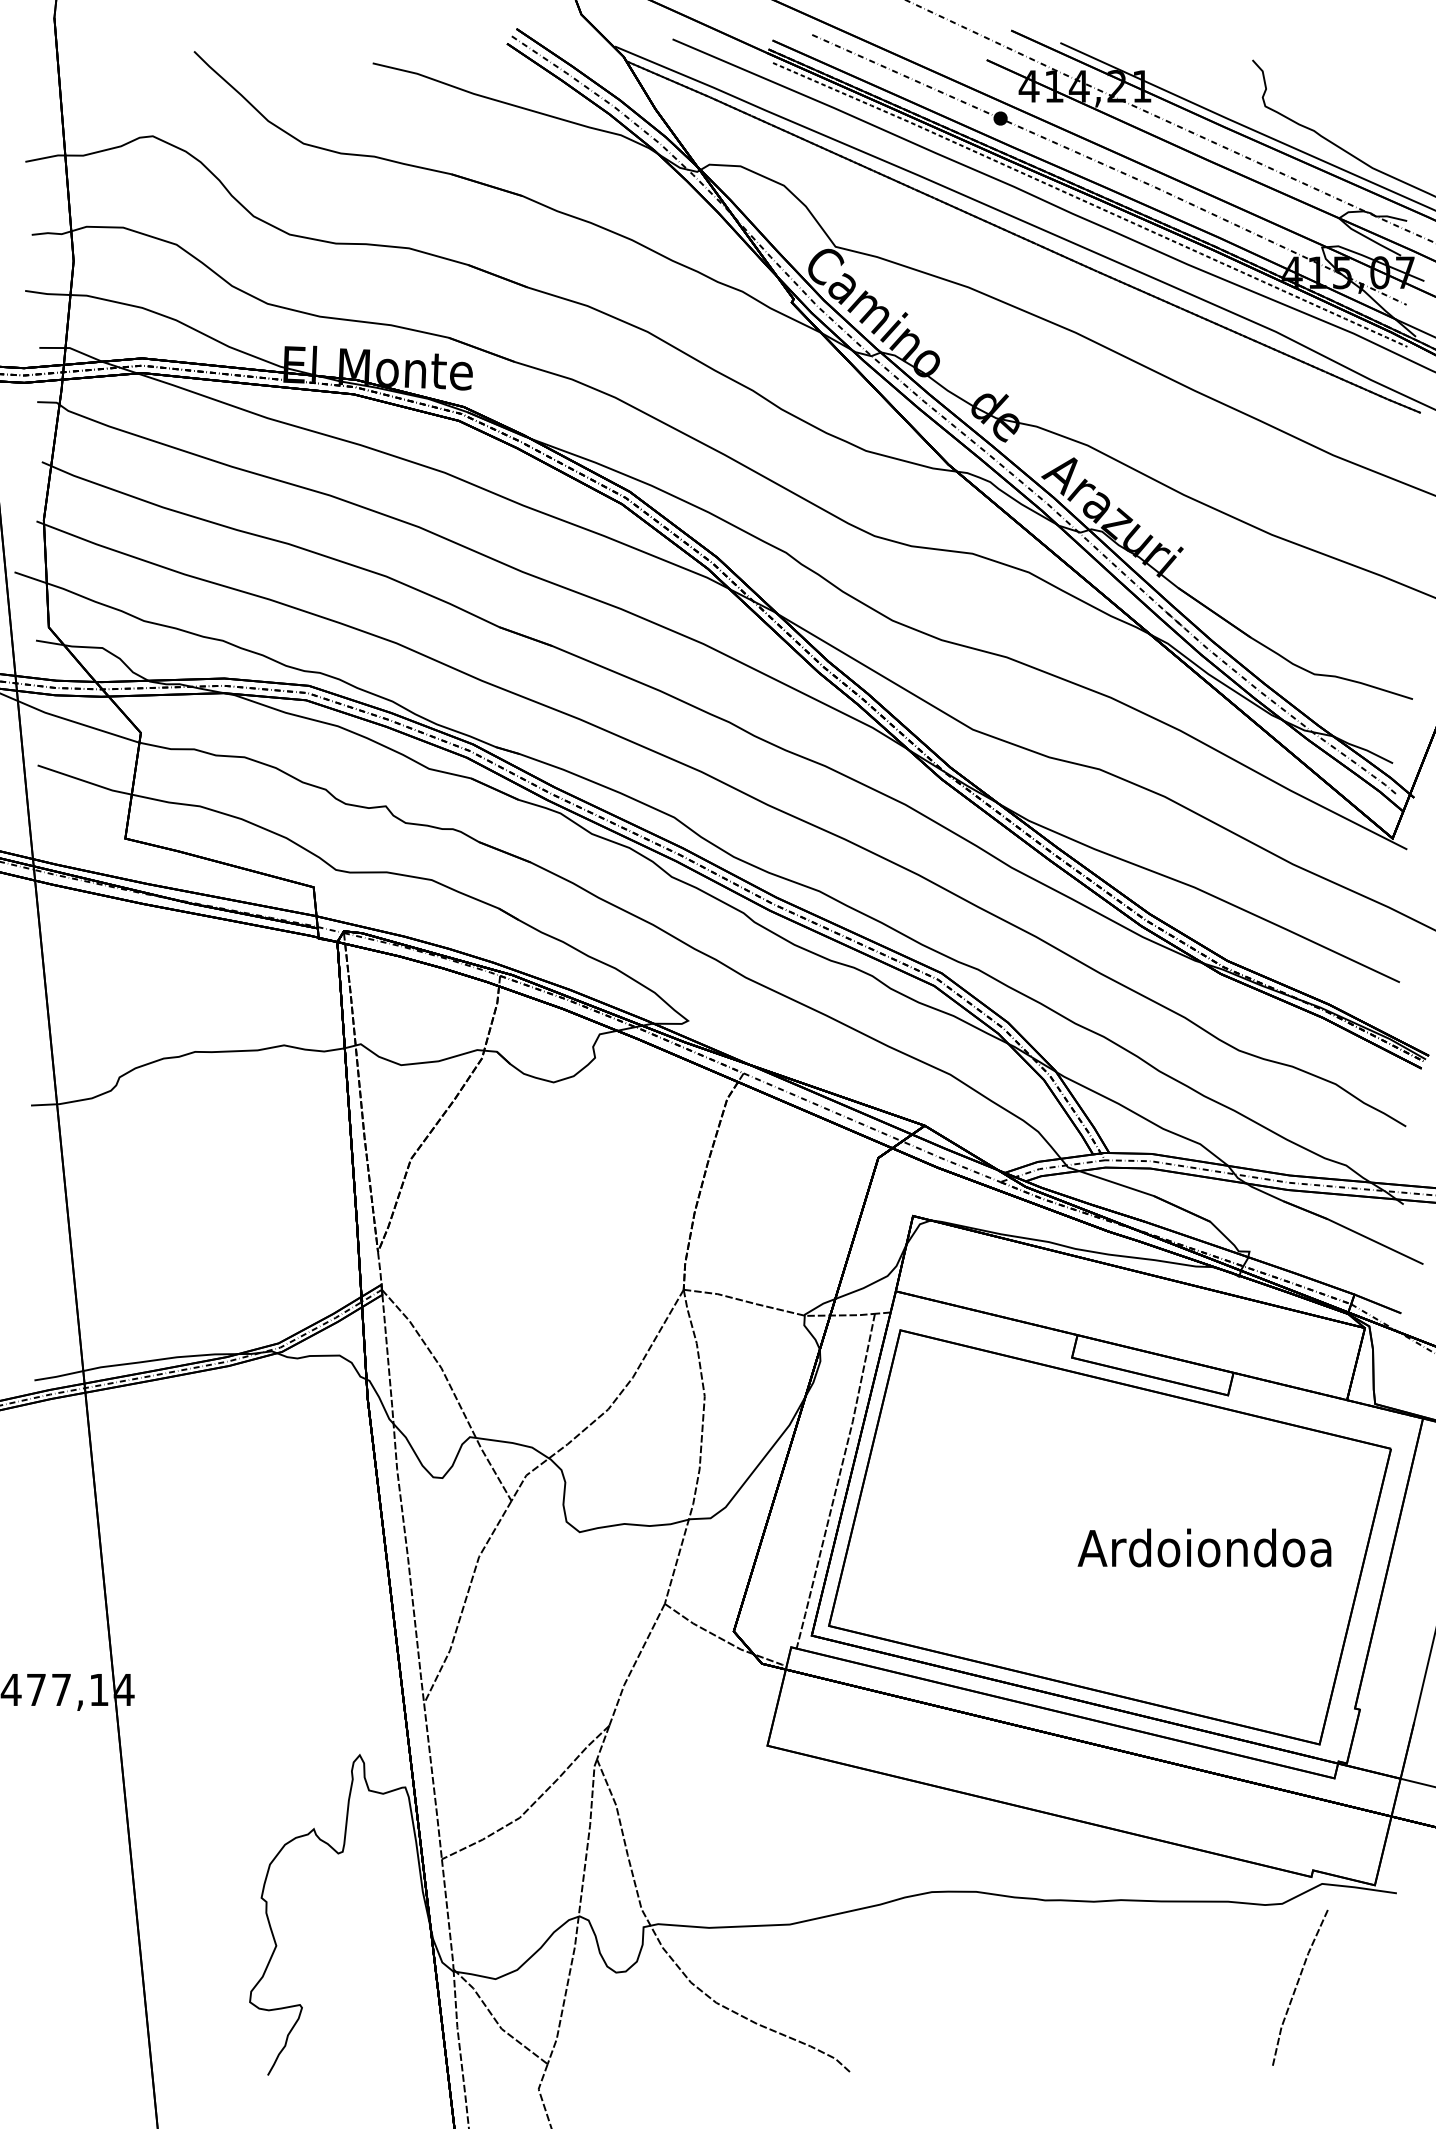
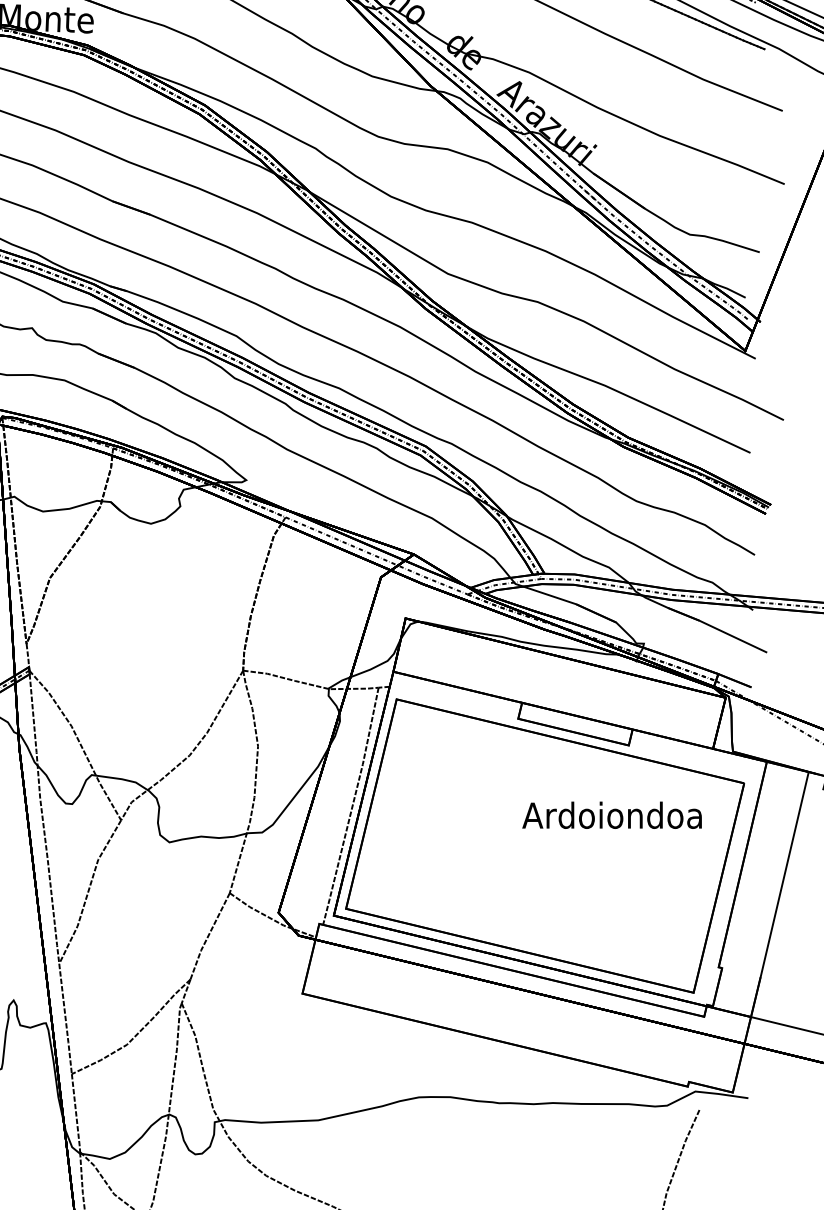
text: (1204, 1547) -> (612, 814), moved

